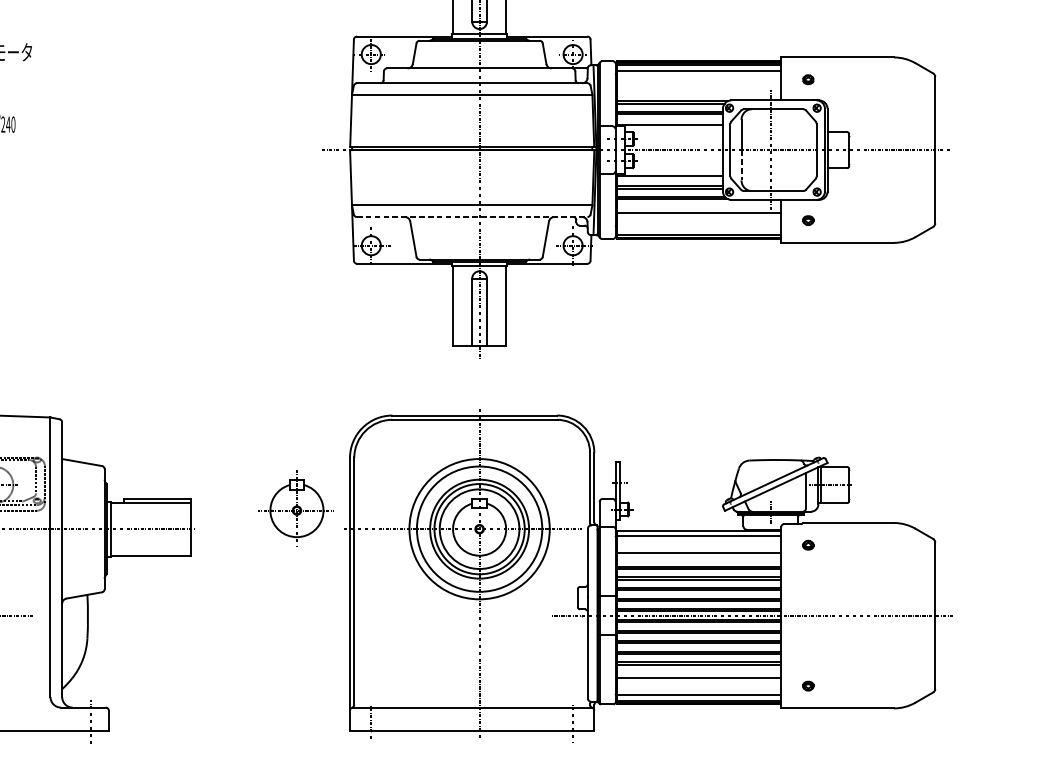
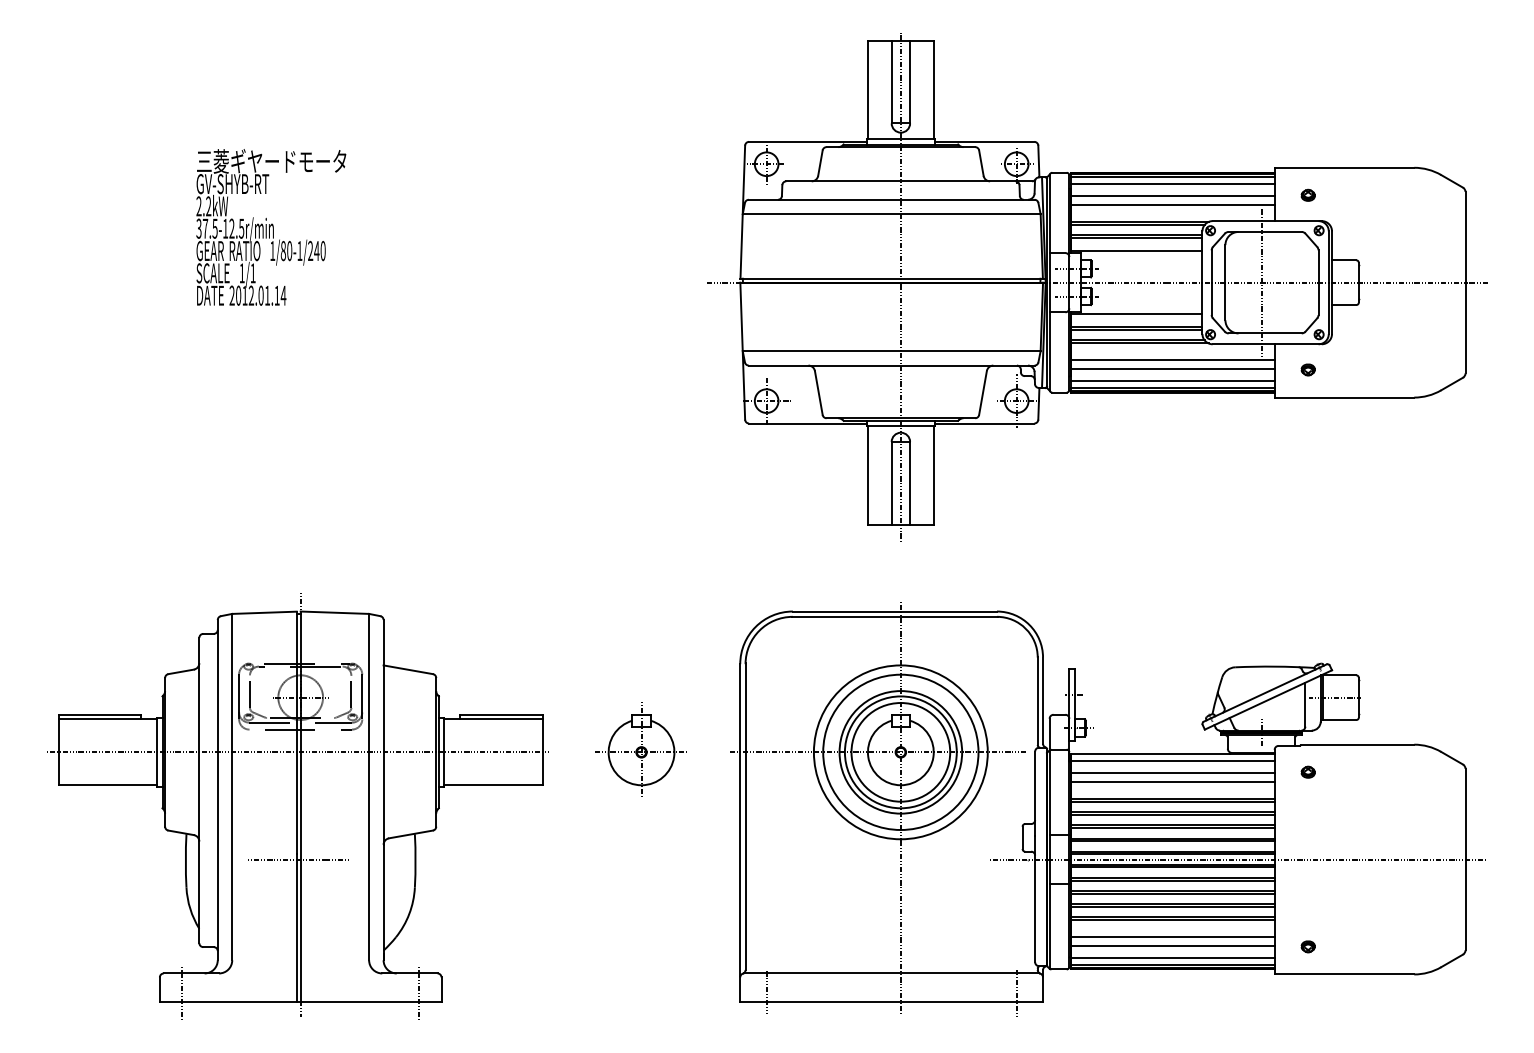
line: (698, 79) -> (1172, 195), added
line: (698, 87) -> (1172, 205), added
line: (741, 165) -> (1225, 301), dashed -> solid
line: (472, 216) -> (891, 365), dashed -> solid
line: (698, 220) -> (1172, 369), added
line: (698, 229) -> (1172, 381), added
part: (296, 508) -> (640, 749), moved
line: (698, 545) -> (1172, 772), added
line: (698, 685) -> (1172, 946), added

